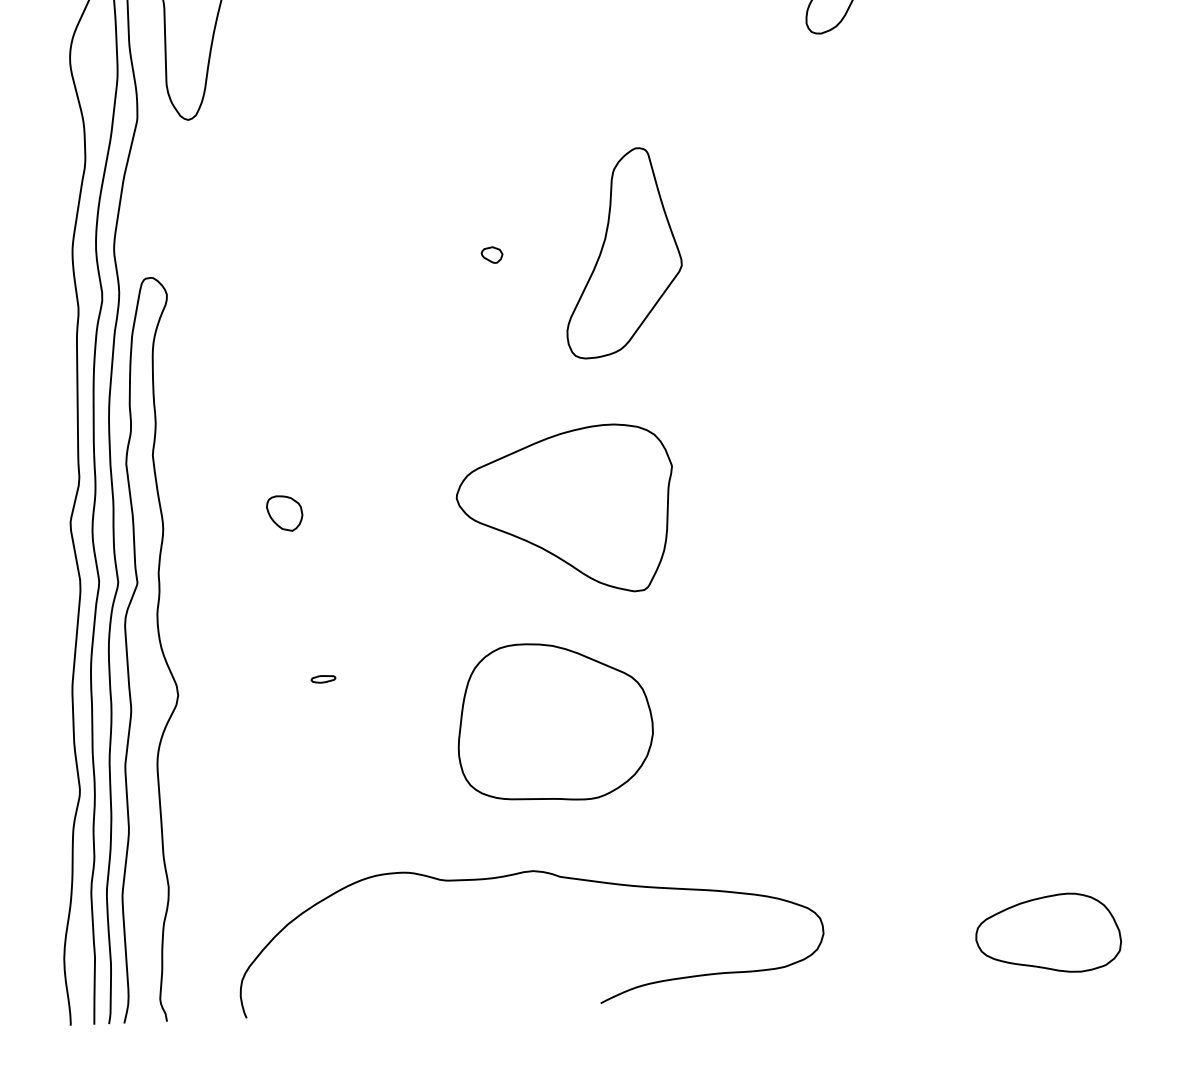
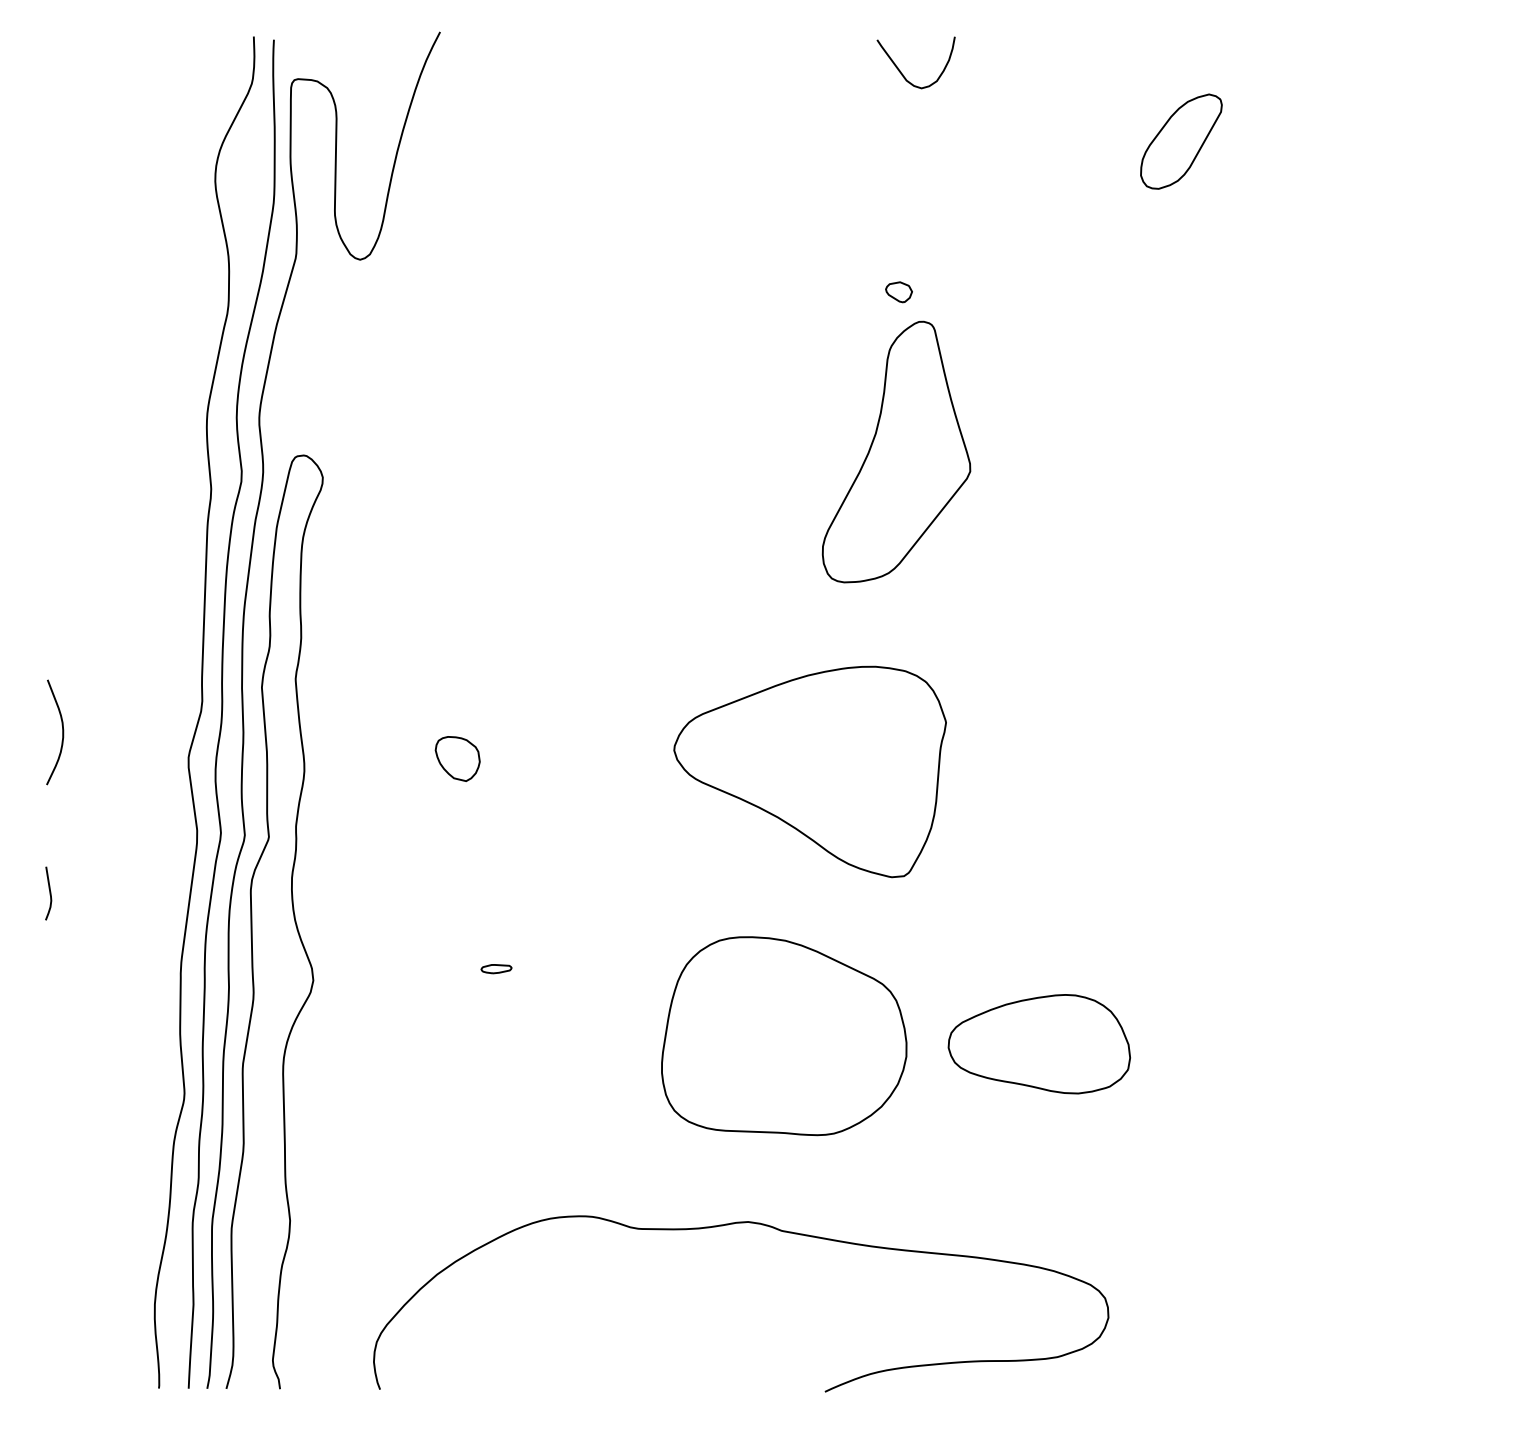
part: (491, 255) -> (898, 292), moved
part: (1047, 934) -> (1038, 1044), moved

